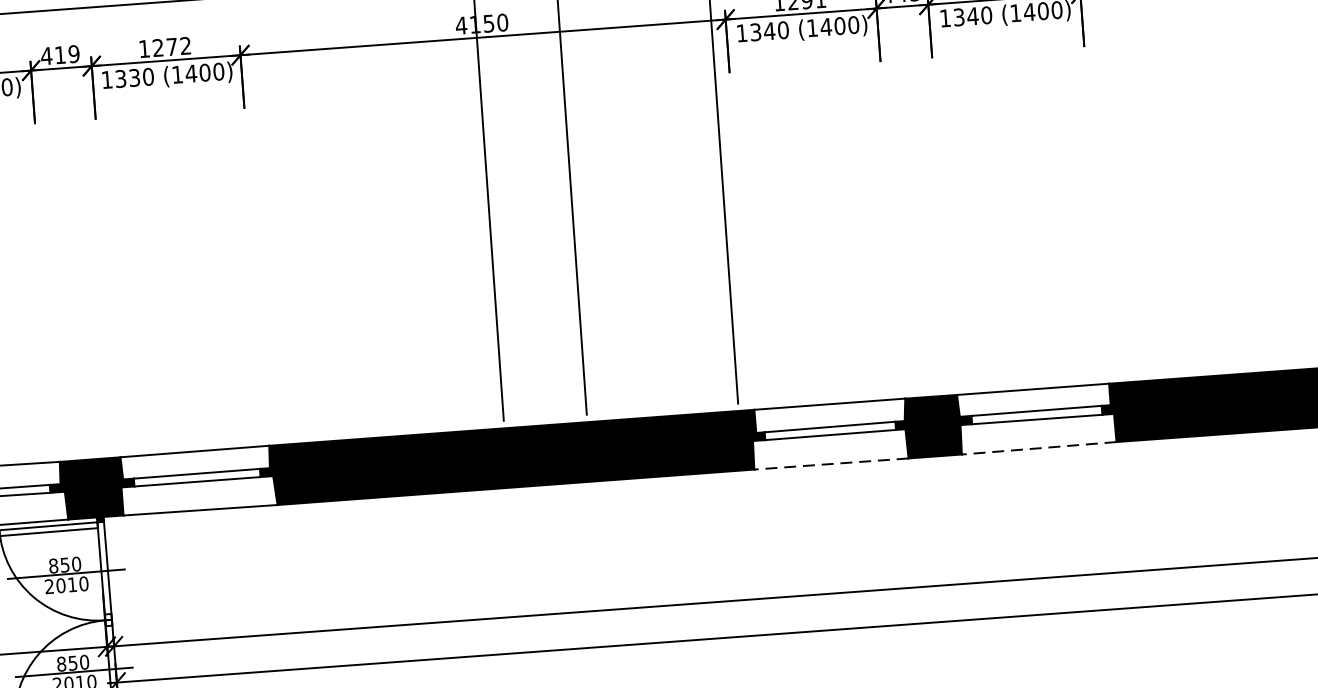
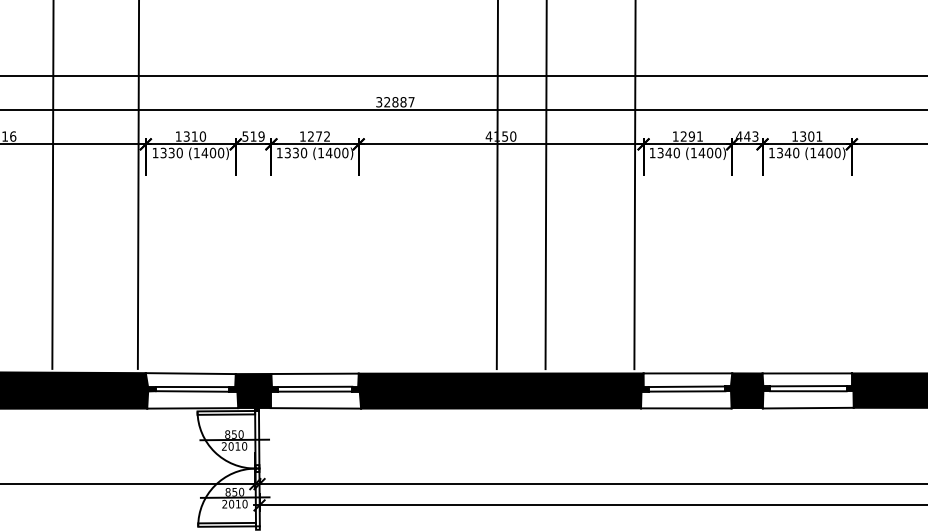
text: (46, 56) -> (245, 136), 419 -> 519
line: (1037, 449) -> (807, 408), dashed -> solid
line: (830, 464) -> (685, 408), dashed -> solid

